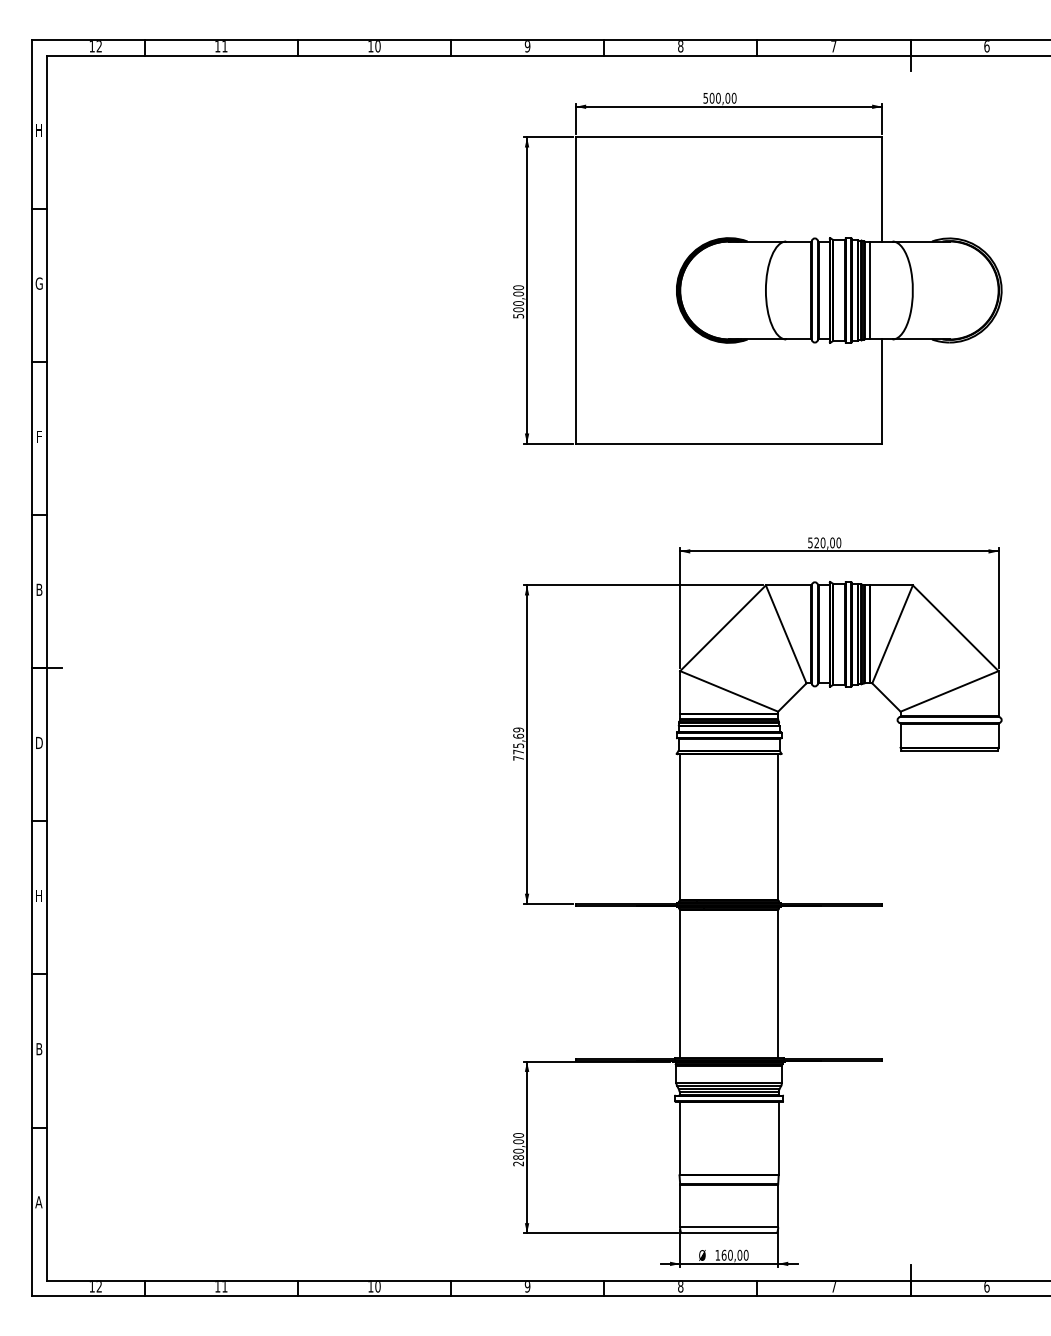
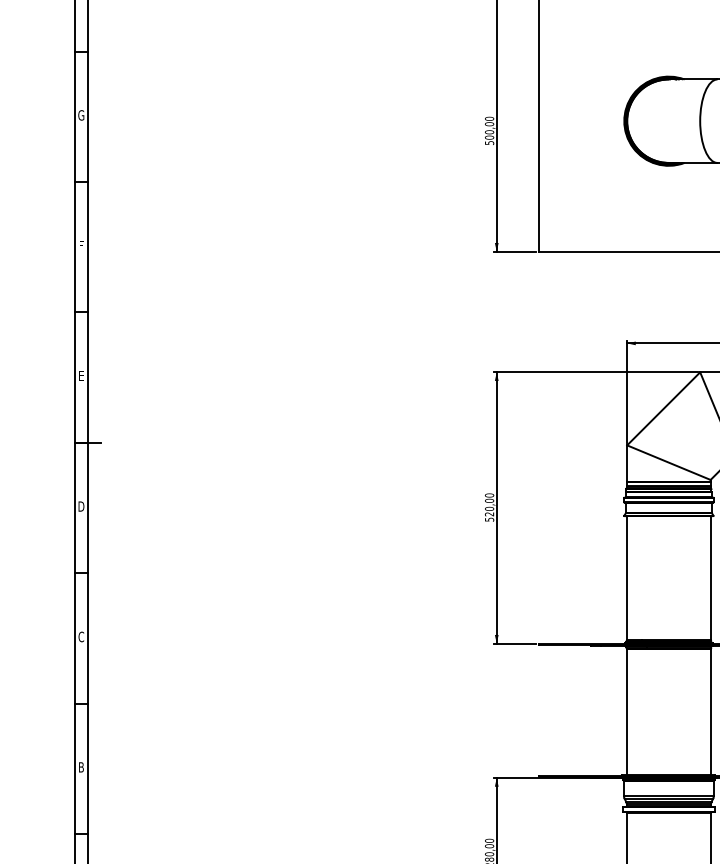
text: (39, 589) -> (81, 375), B -> E
text: (518, 743) -> (489, 507), 775,69 -> 520,00
text: (39, 895) -> (81, 636), H -> C

